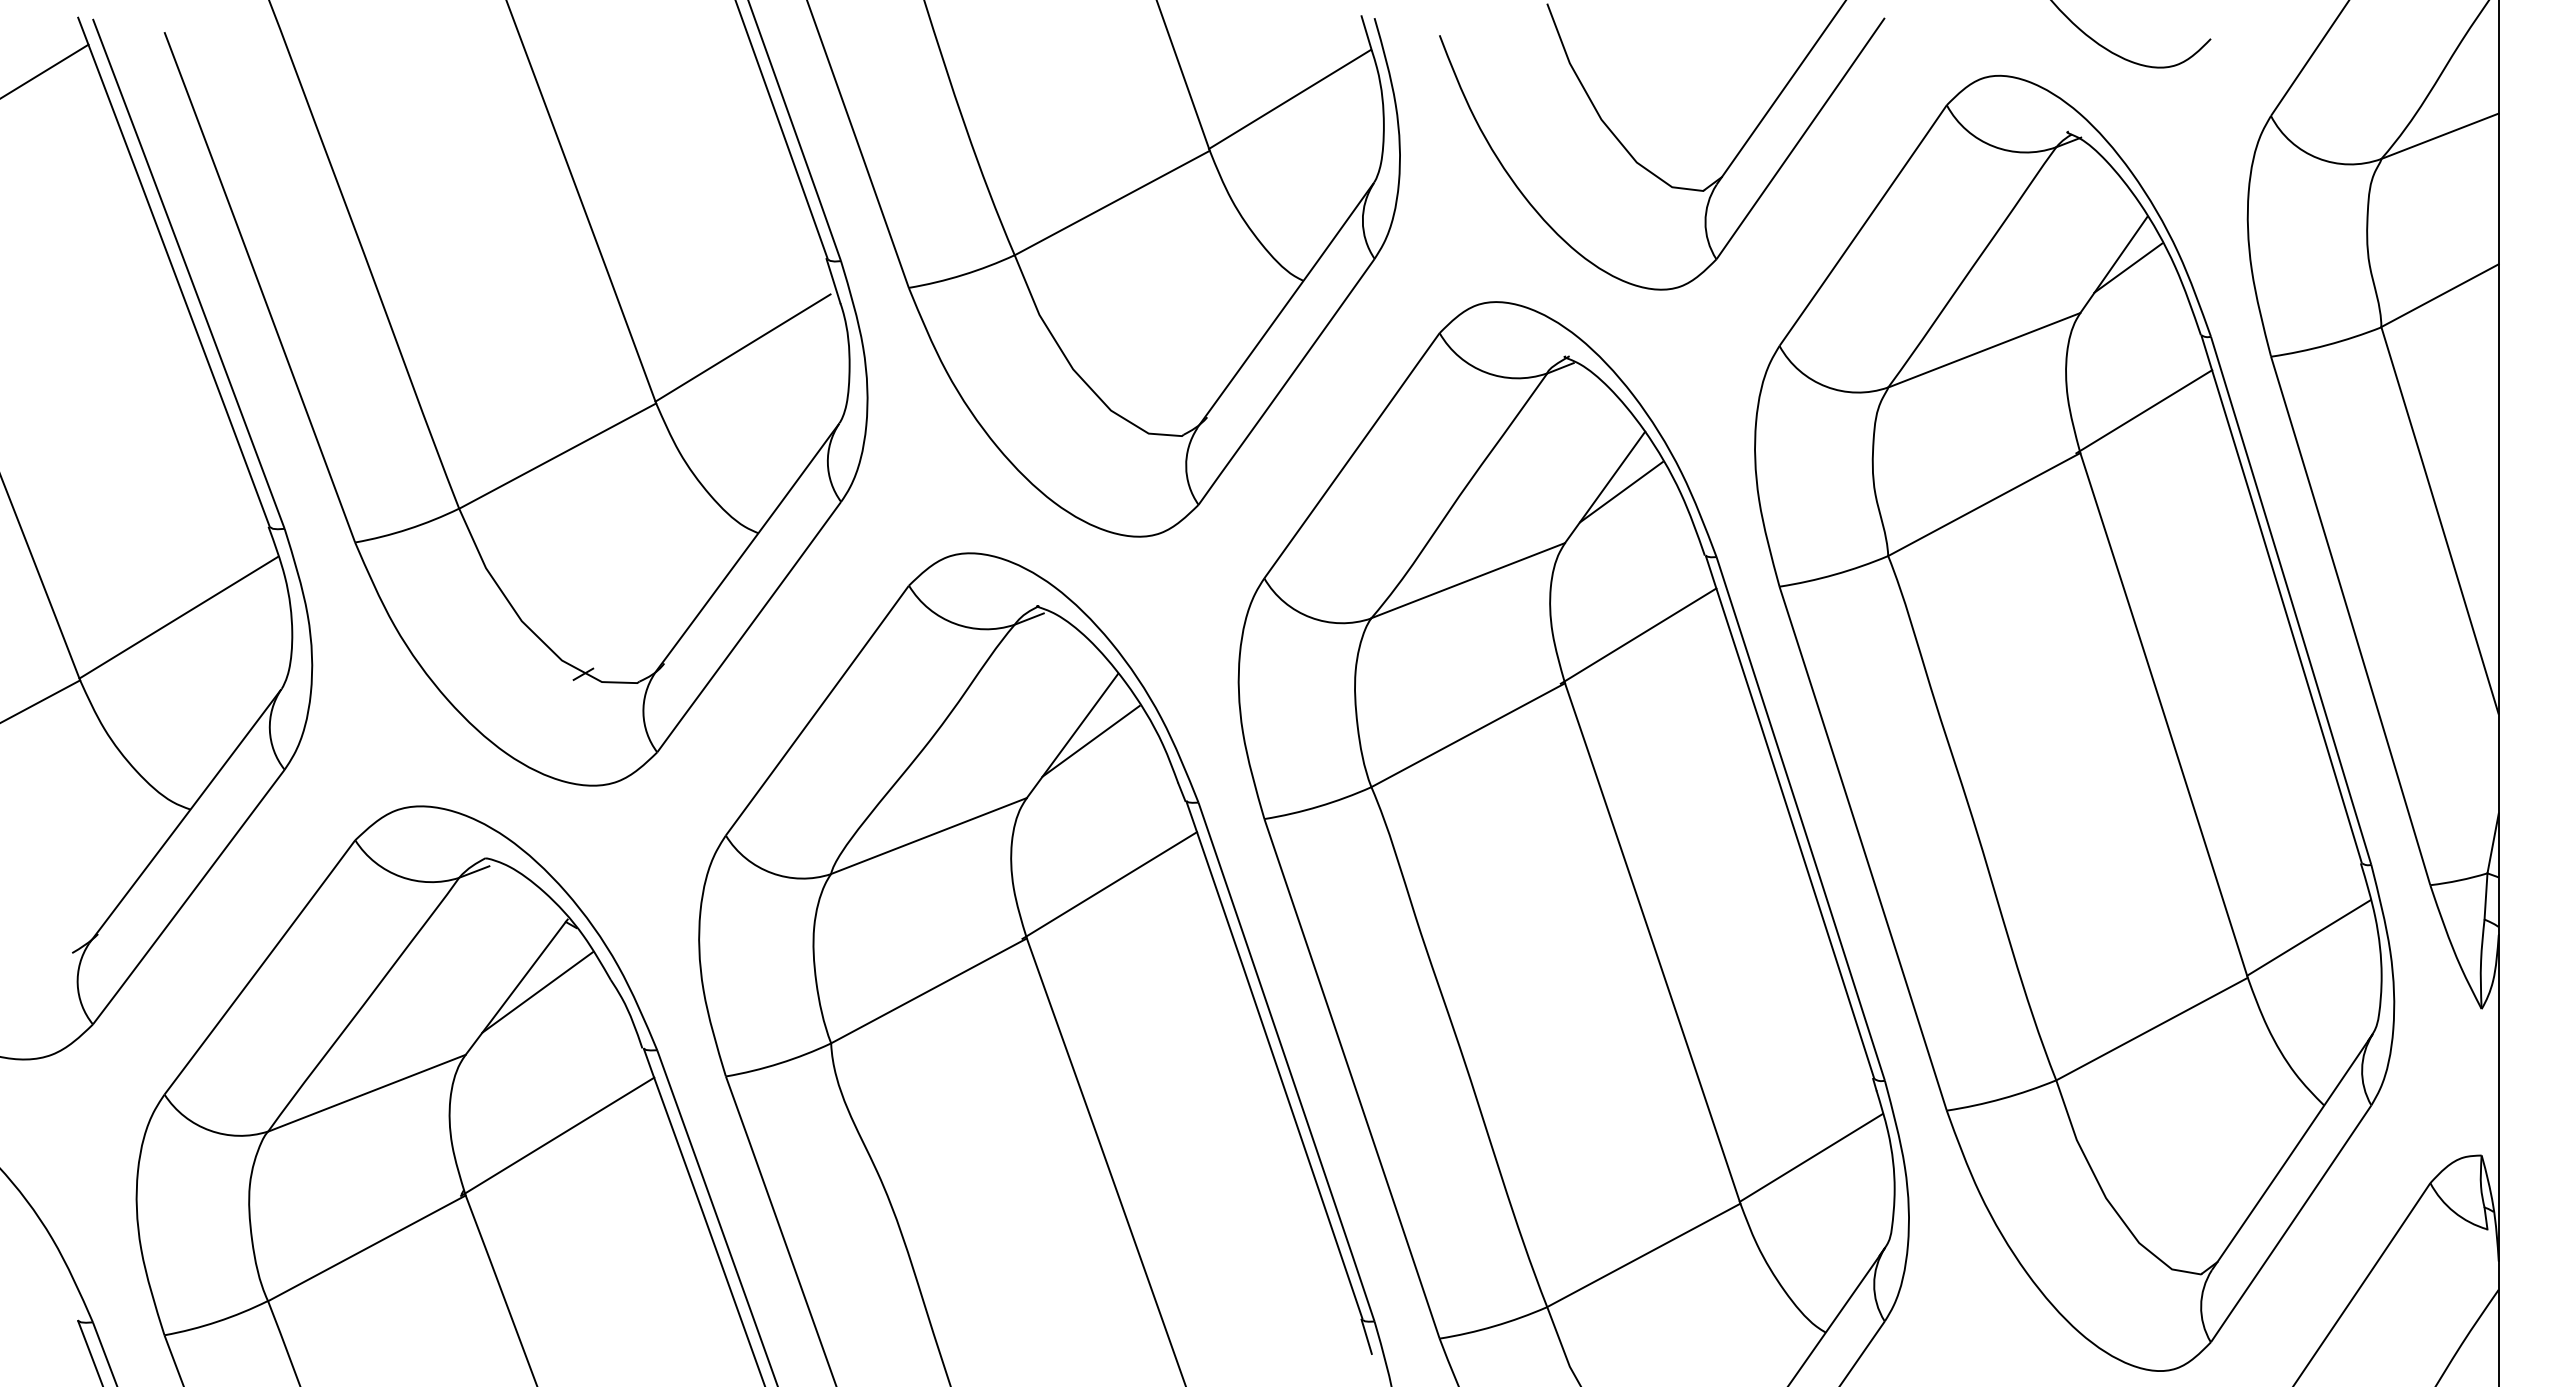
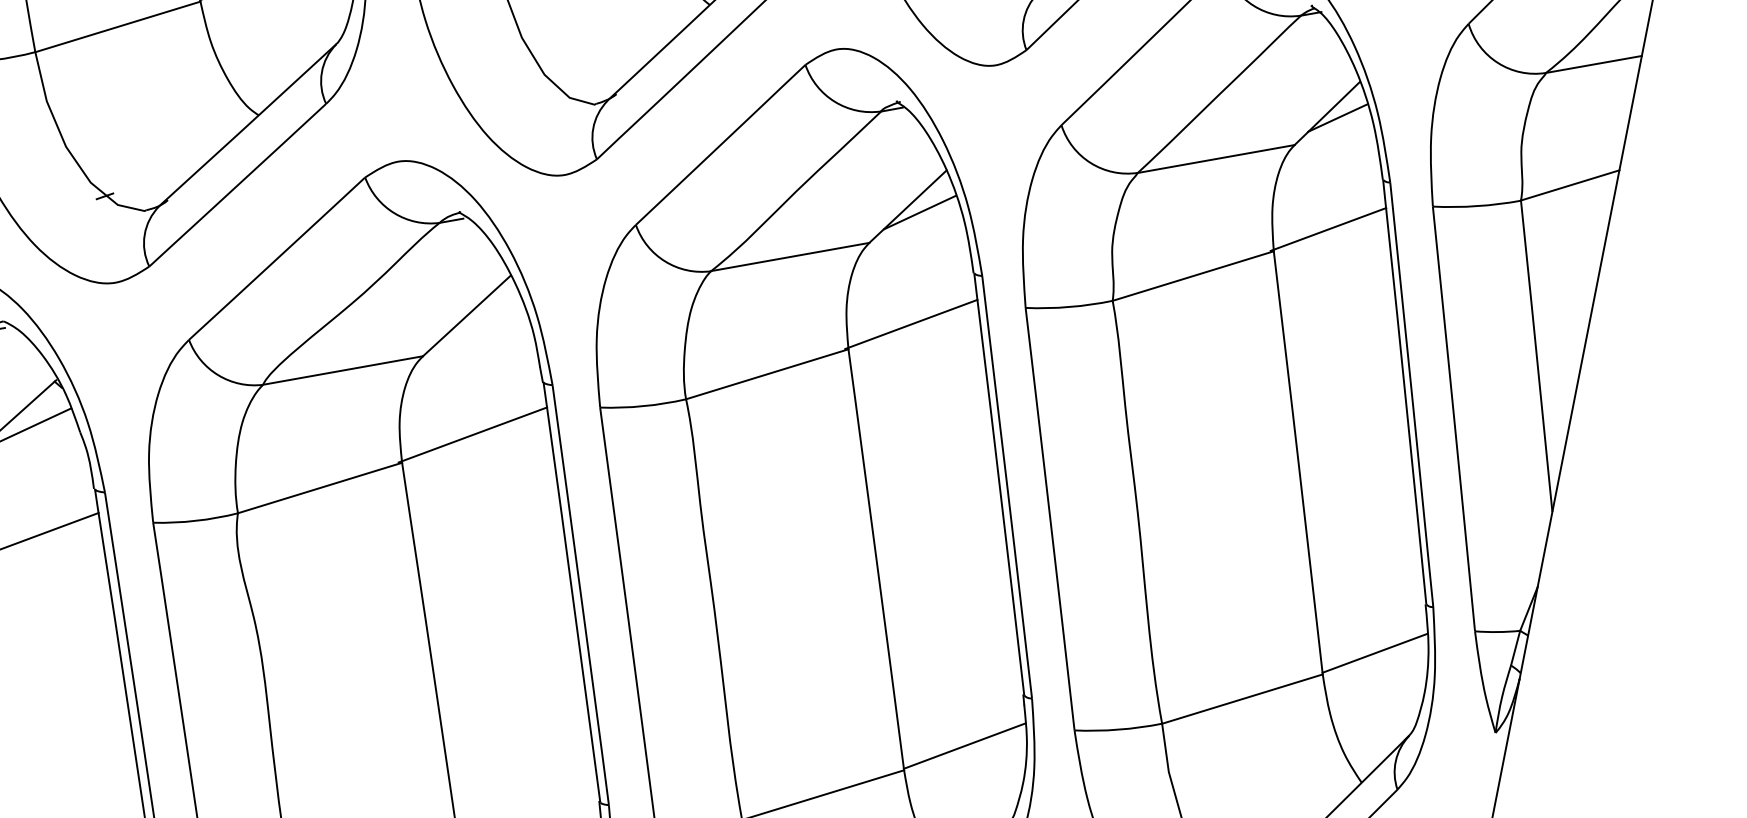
line: (1090, 740) -> (479, 322), removed

